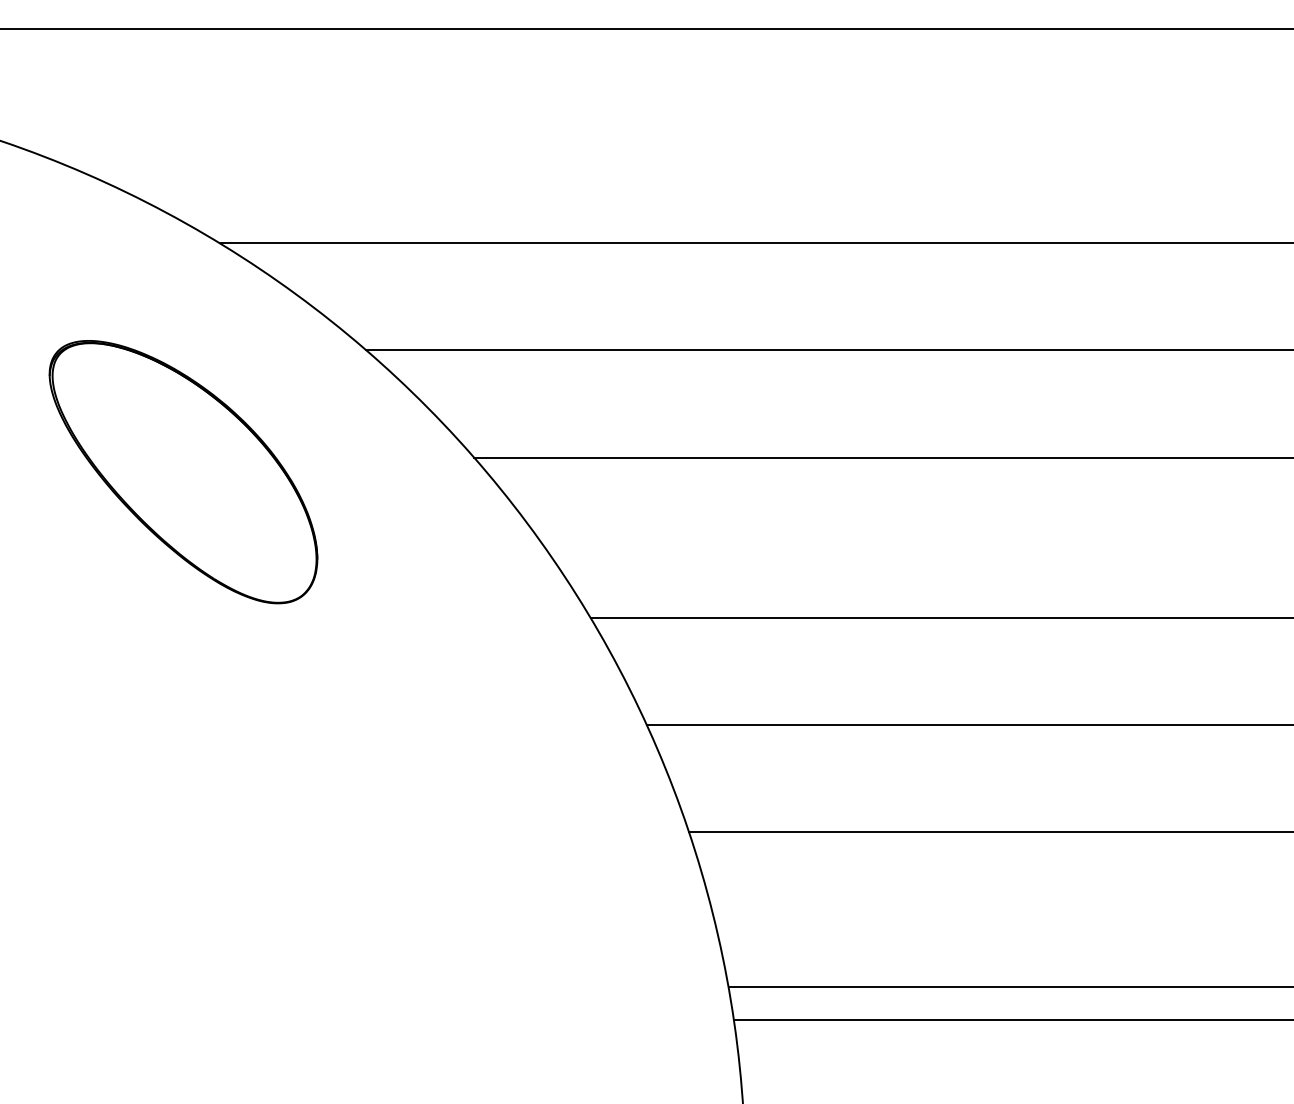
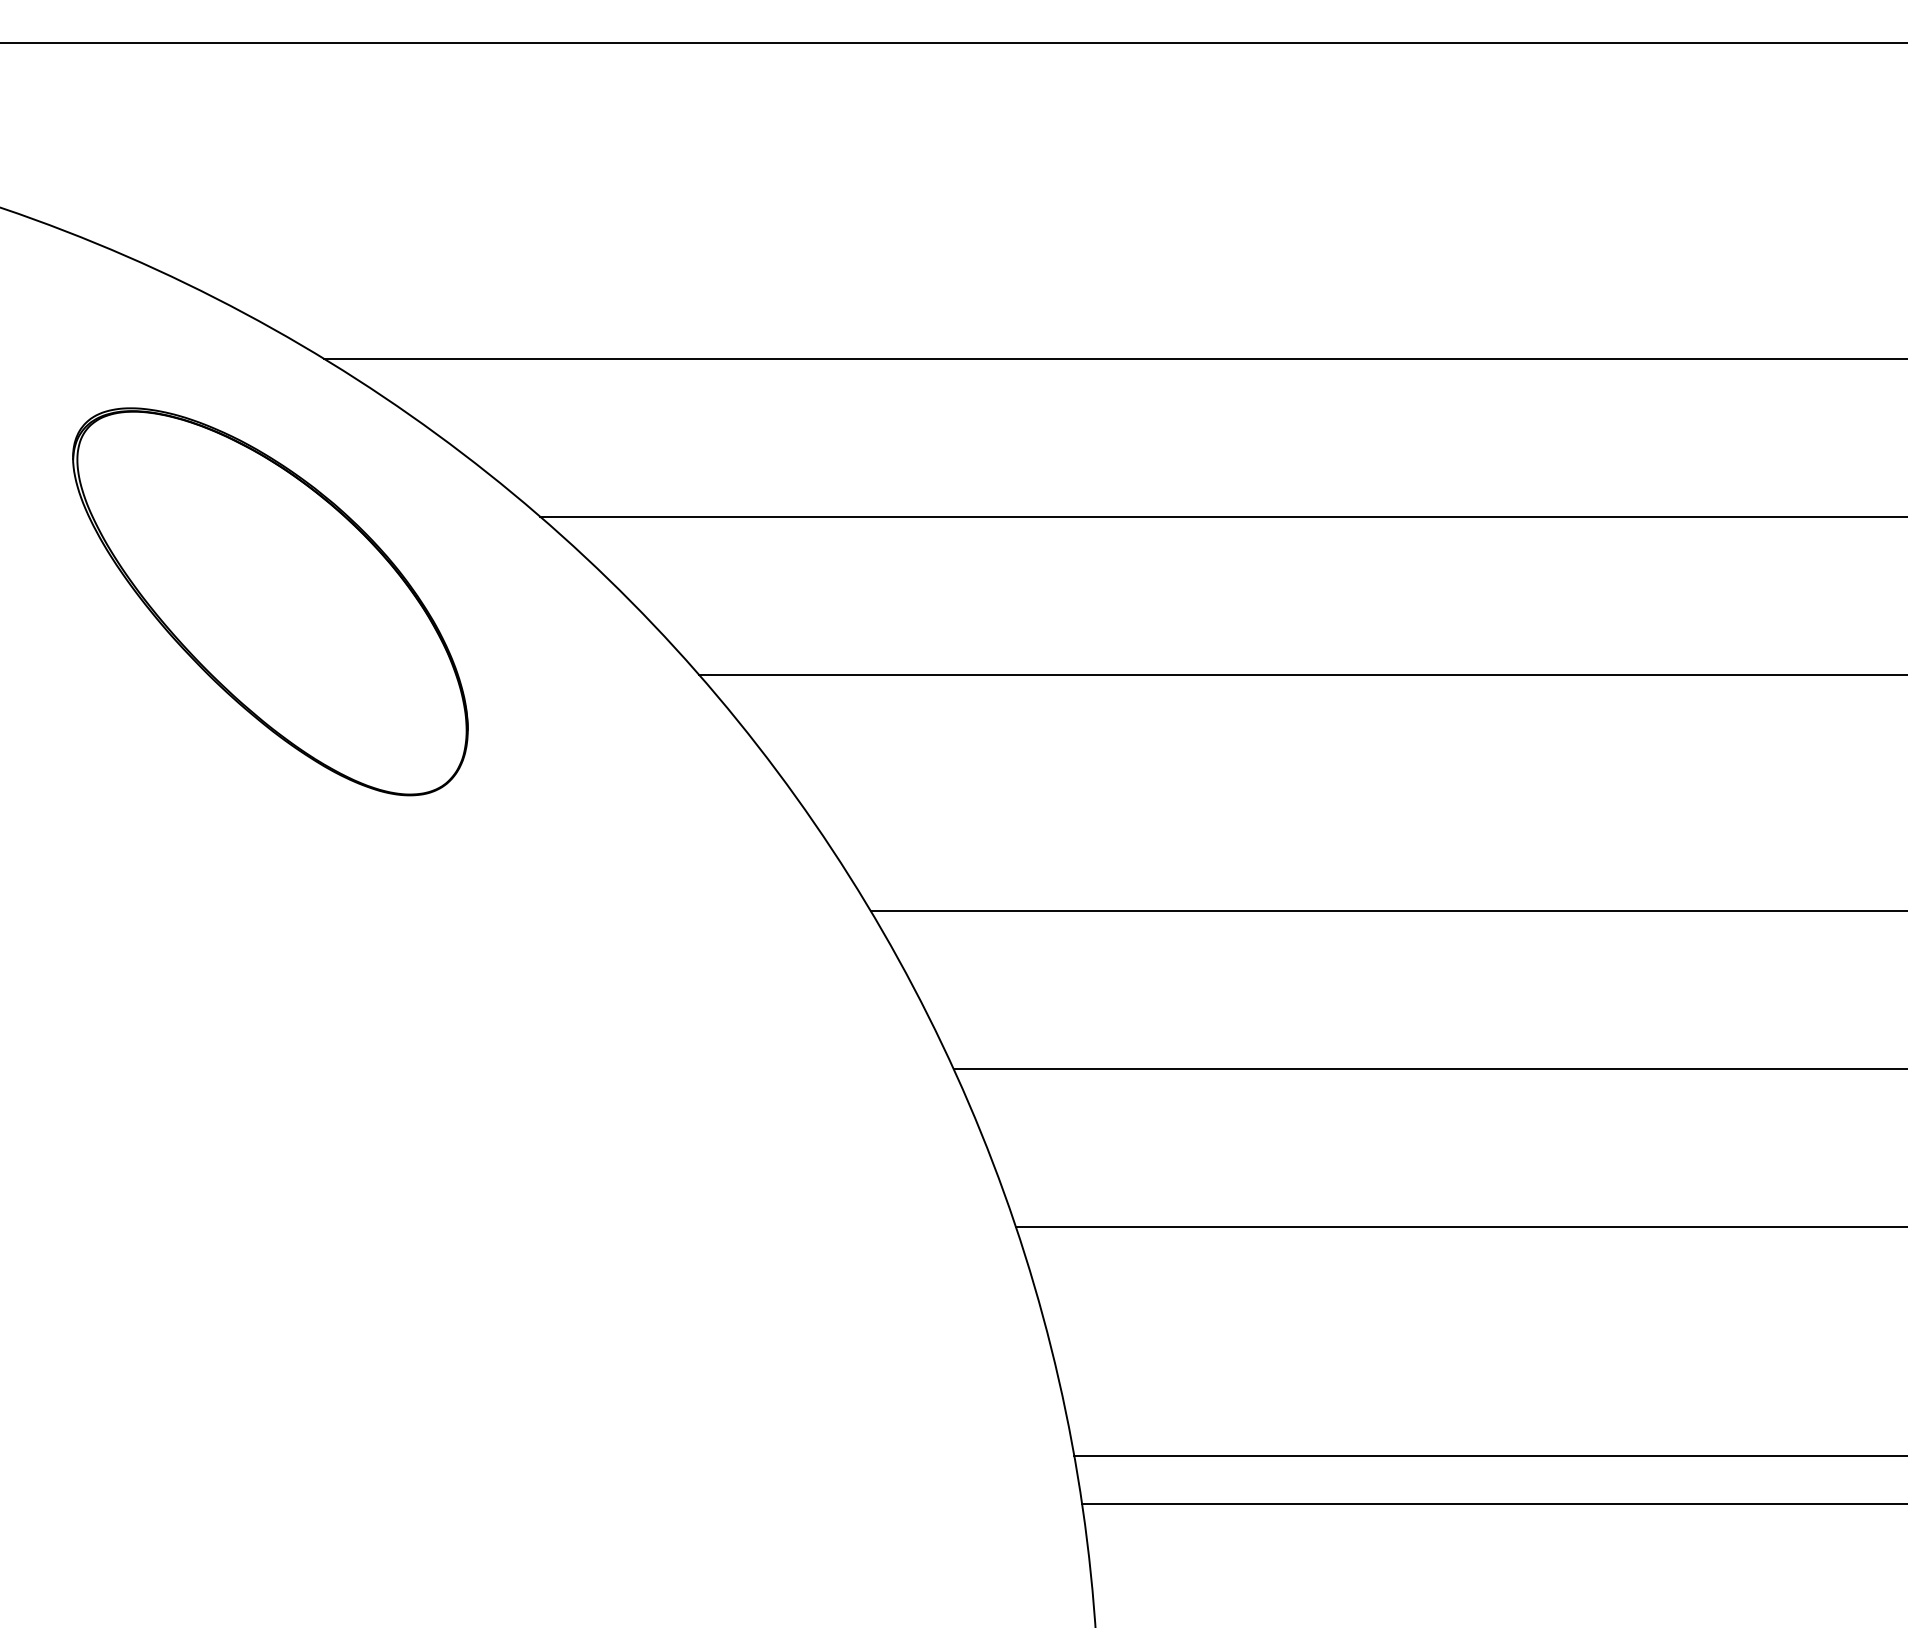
part: (183, 472) -> (270, 602), moved

